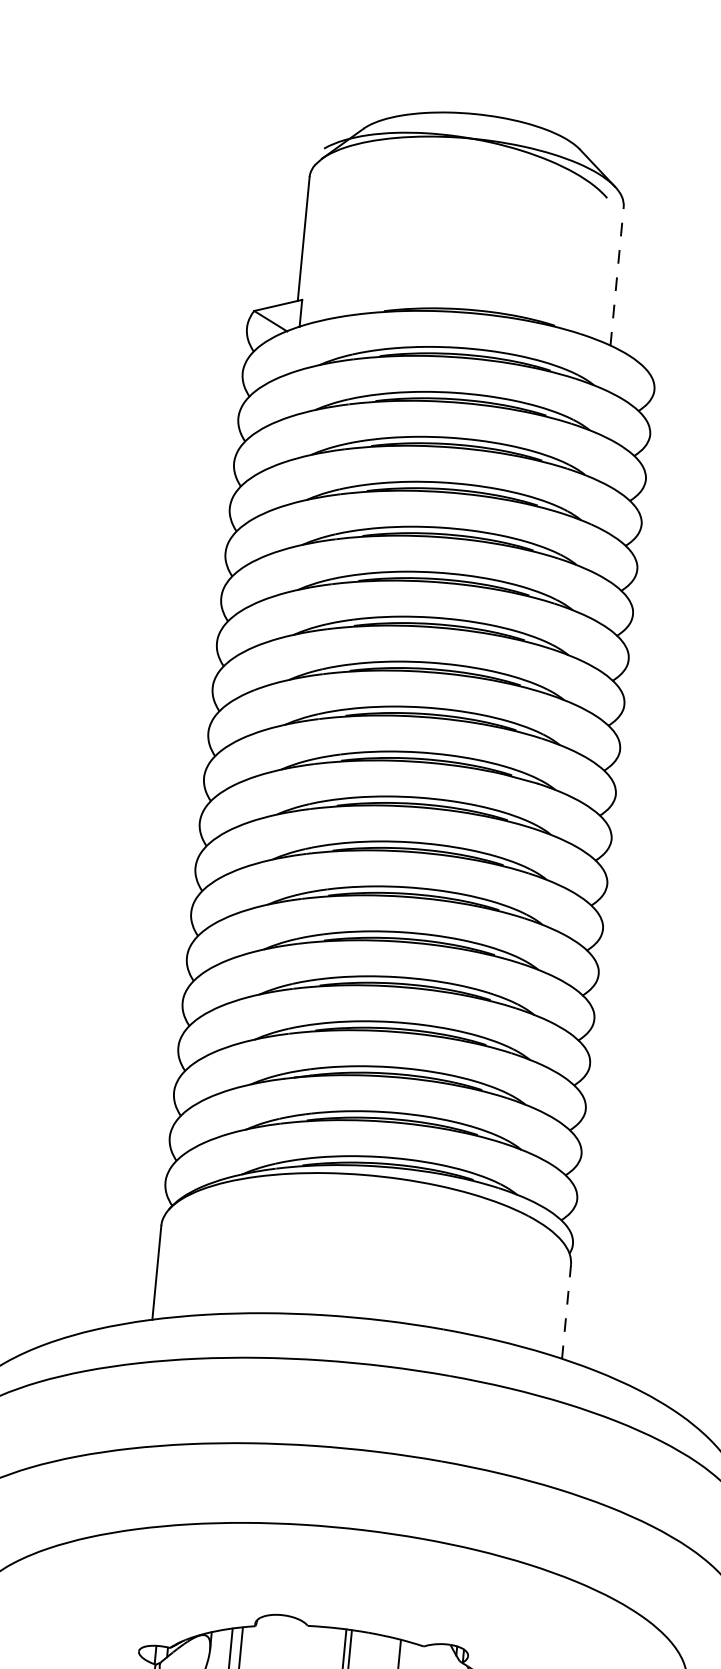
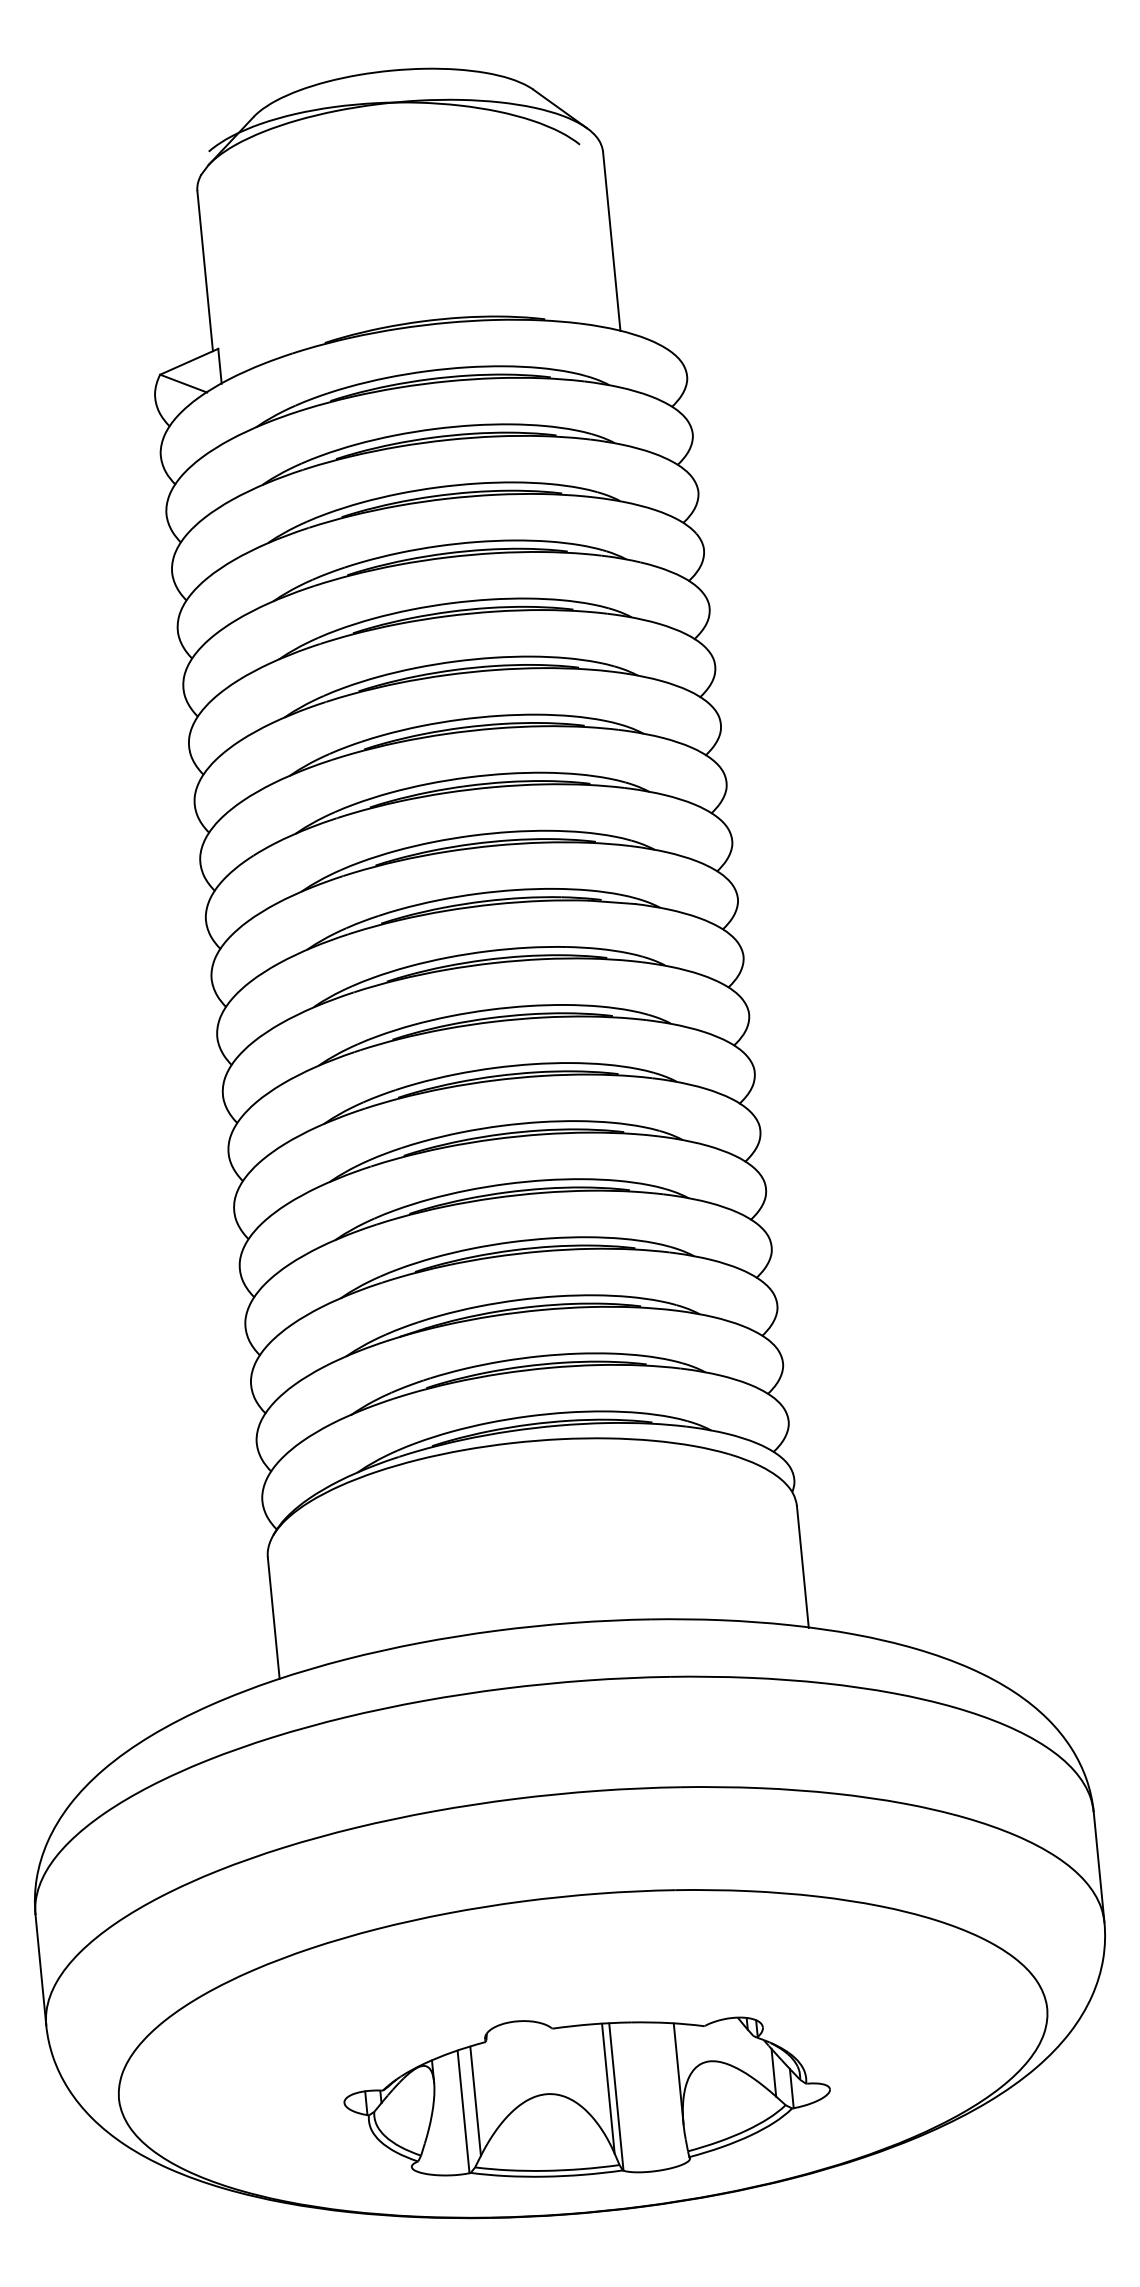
line: (616, 276) -> (611, 241), dashed -> solid
line: (566, 1311) -> (802, 1566), dashed -> solid

